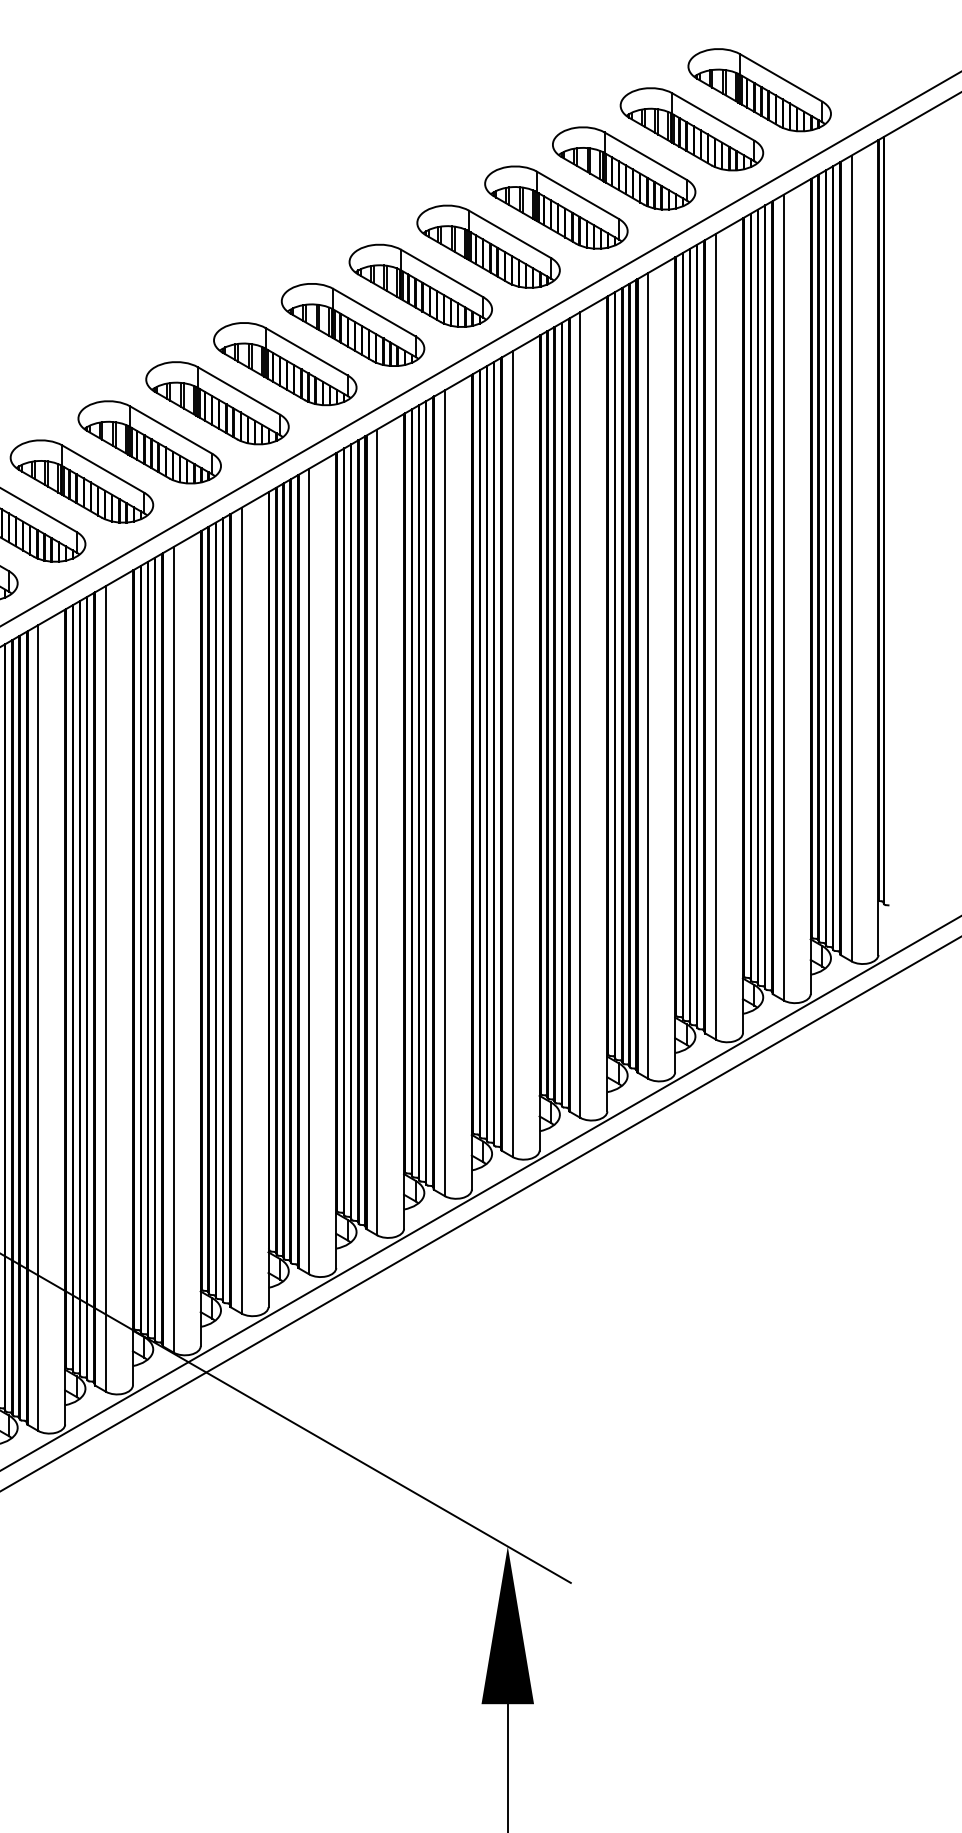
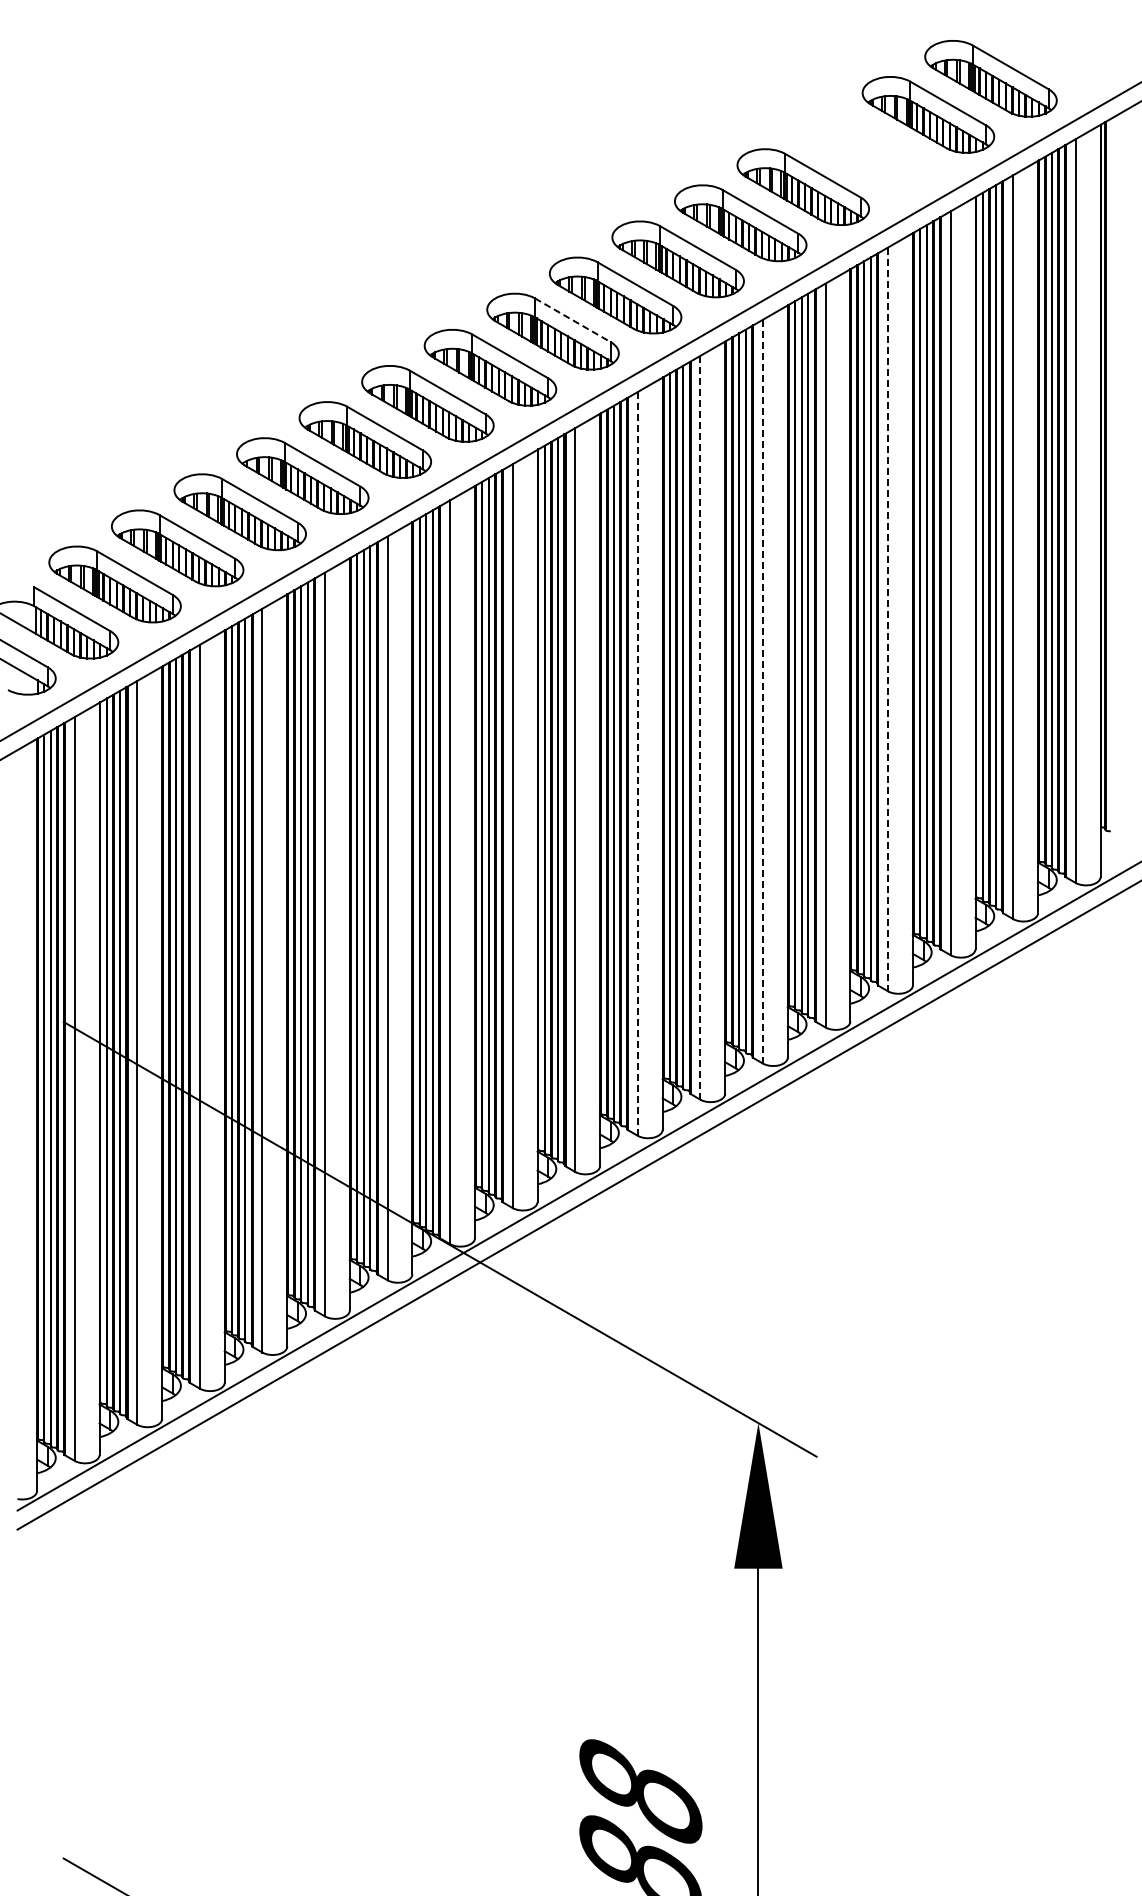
part: (623, 167) -> (865, 150), removed
line: (306, 352) -> (572, 320), solid -> dashed
line: (648, 675) -> (888, 619), solid -> dashed
line: (512, 753) -> (762, 691), solid -> dashed
line: (445, 792) -> (700, 727), solid -> dashed
line: (376, 831) -> (637, 763), solid -> dashed

